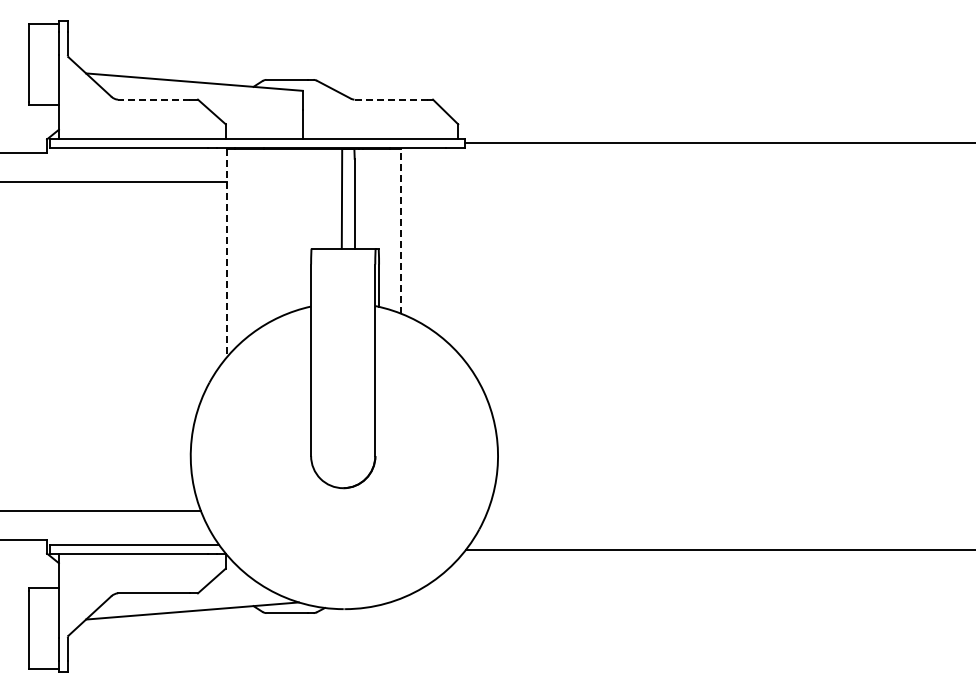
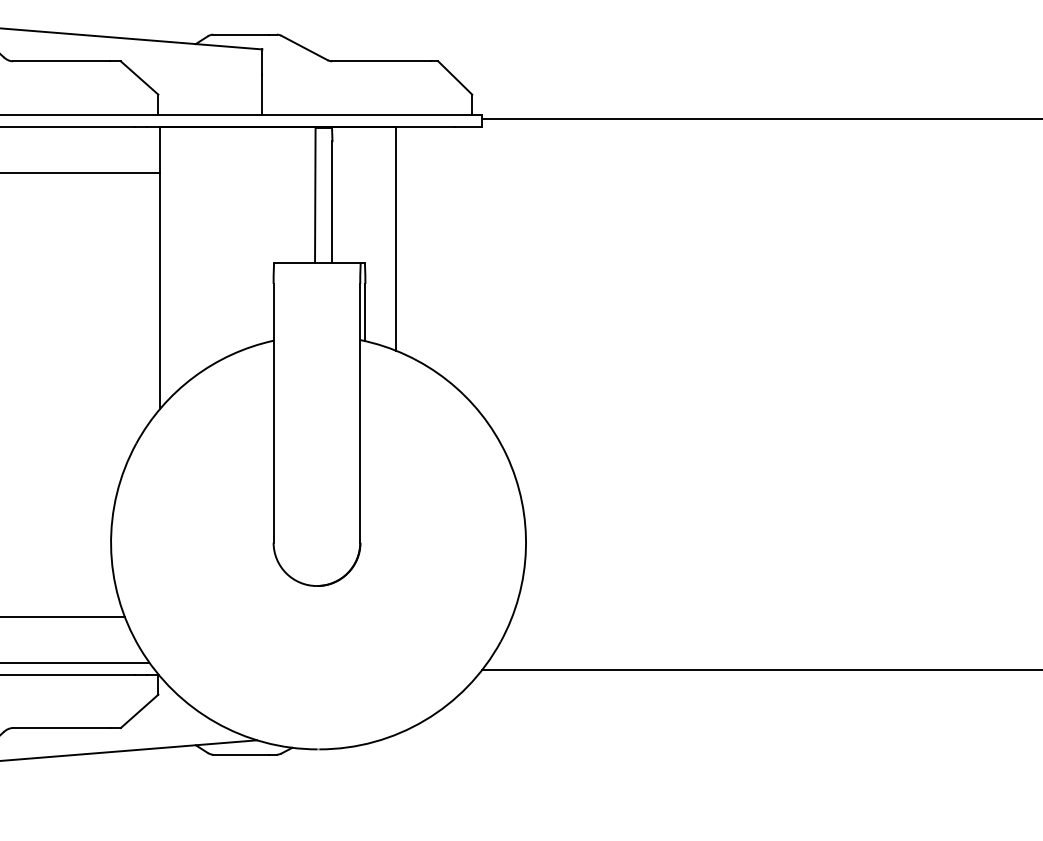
line: (153, 99) -> (60, 61), dashed -> solid
line: (390, 99) -> (380, 61), dashed -> solid
line: (401, 231) -> (395, 239), dashed -> solid
line: (226, 253) -> (159, 269), dashed -> solid

